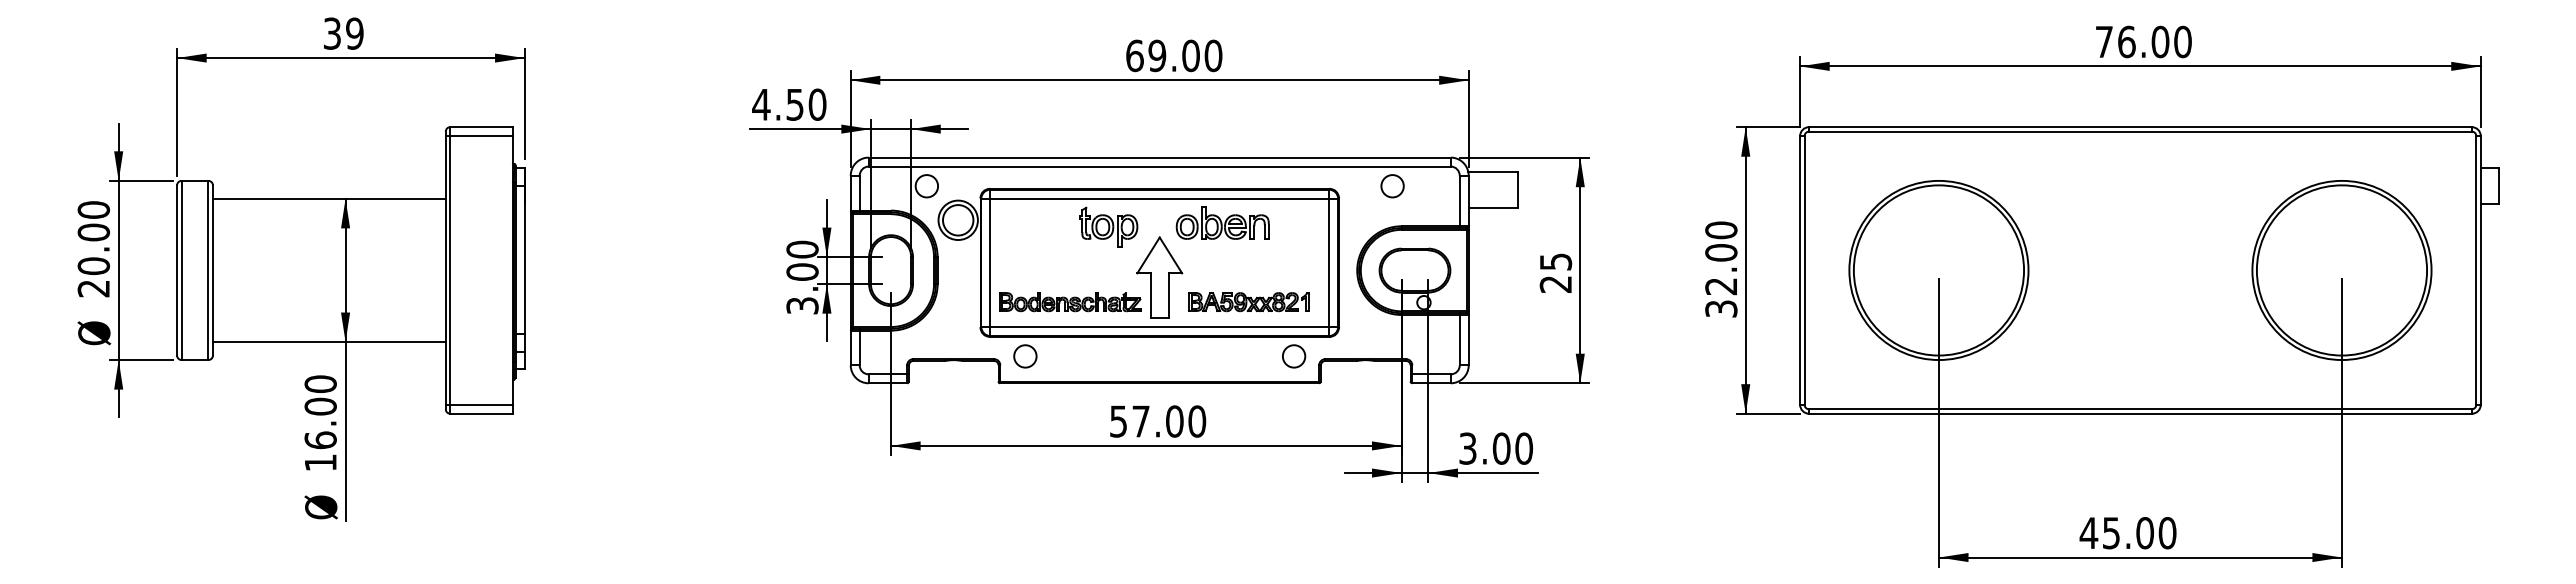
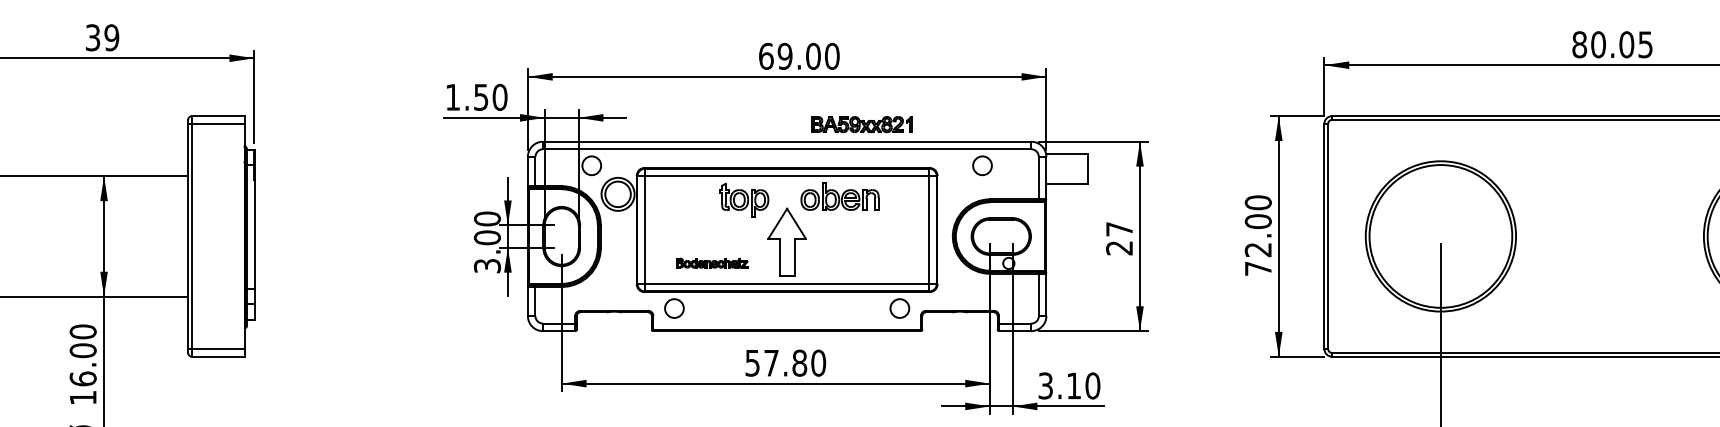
text: (2143, 41) -> (1612, 44), 76.00 -> 80.05
text: (761, 104) -> (453, 97), 4.50 -> 1.50
text: (1556, 261) -> (1120, 228), 25 -> 27
part: (1070, 302) -> (712, 263), size x0.6
part: (1248, 302) -> (861, 124), moved
text: (1721, 308) -> (1258, 268), 32.00 -> 72.00
text: (1174, 421) -> (799, 363), 57.00 -> 57.80
text: (1501, 448) -> (1073, 385), 3.00 -> 3.10

